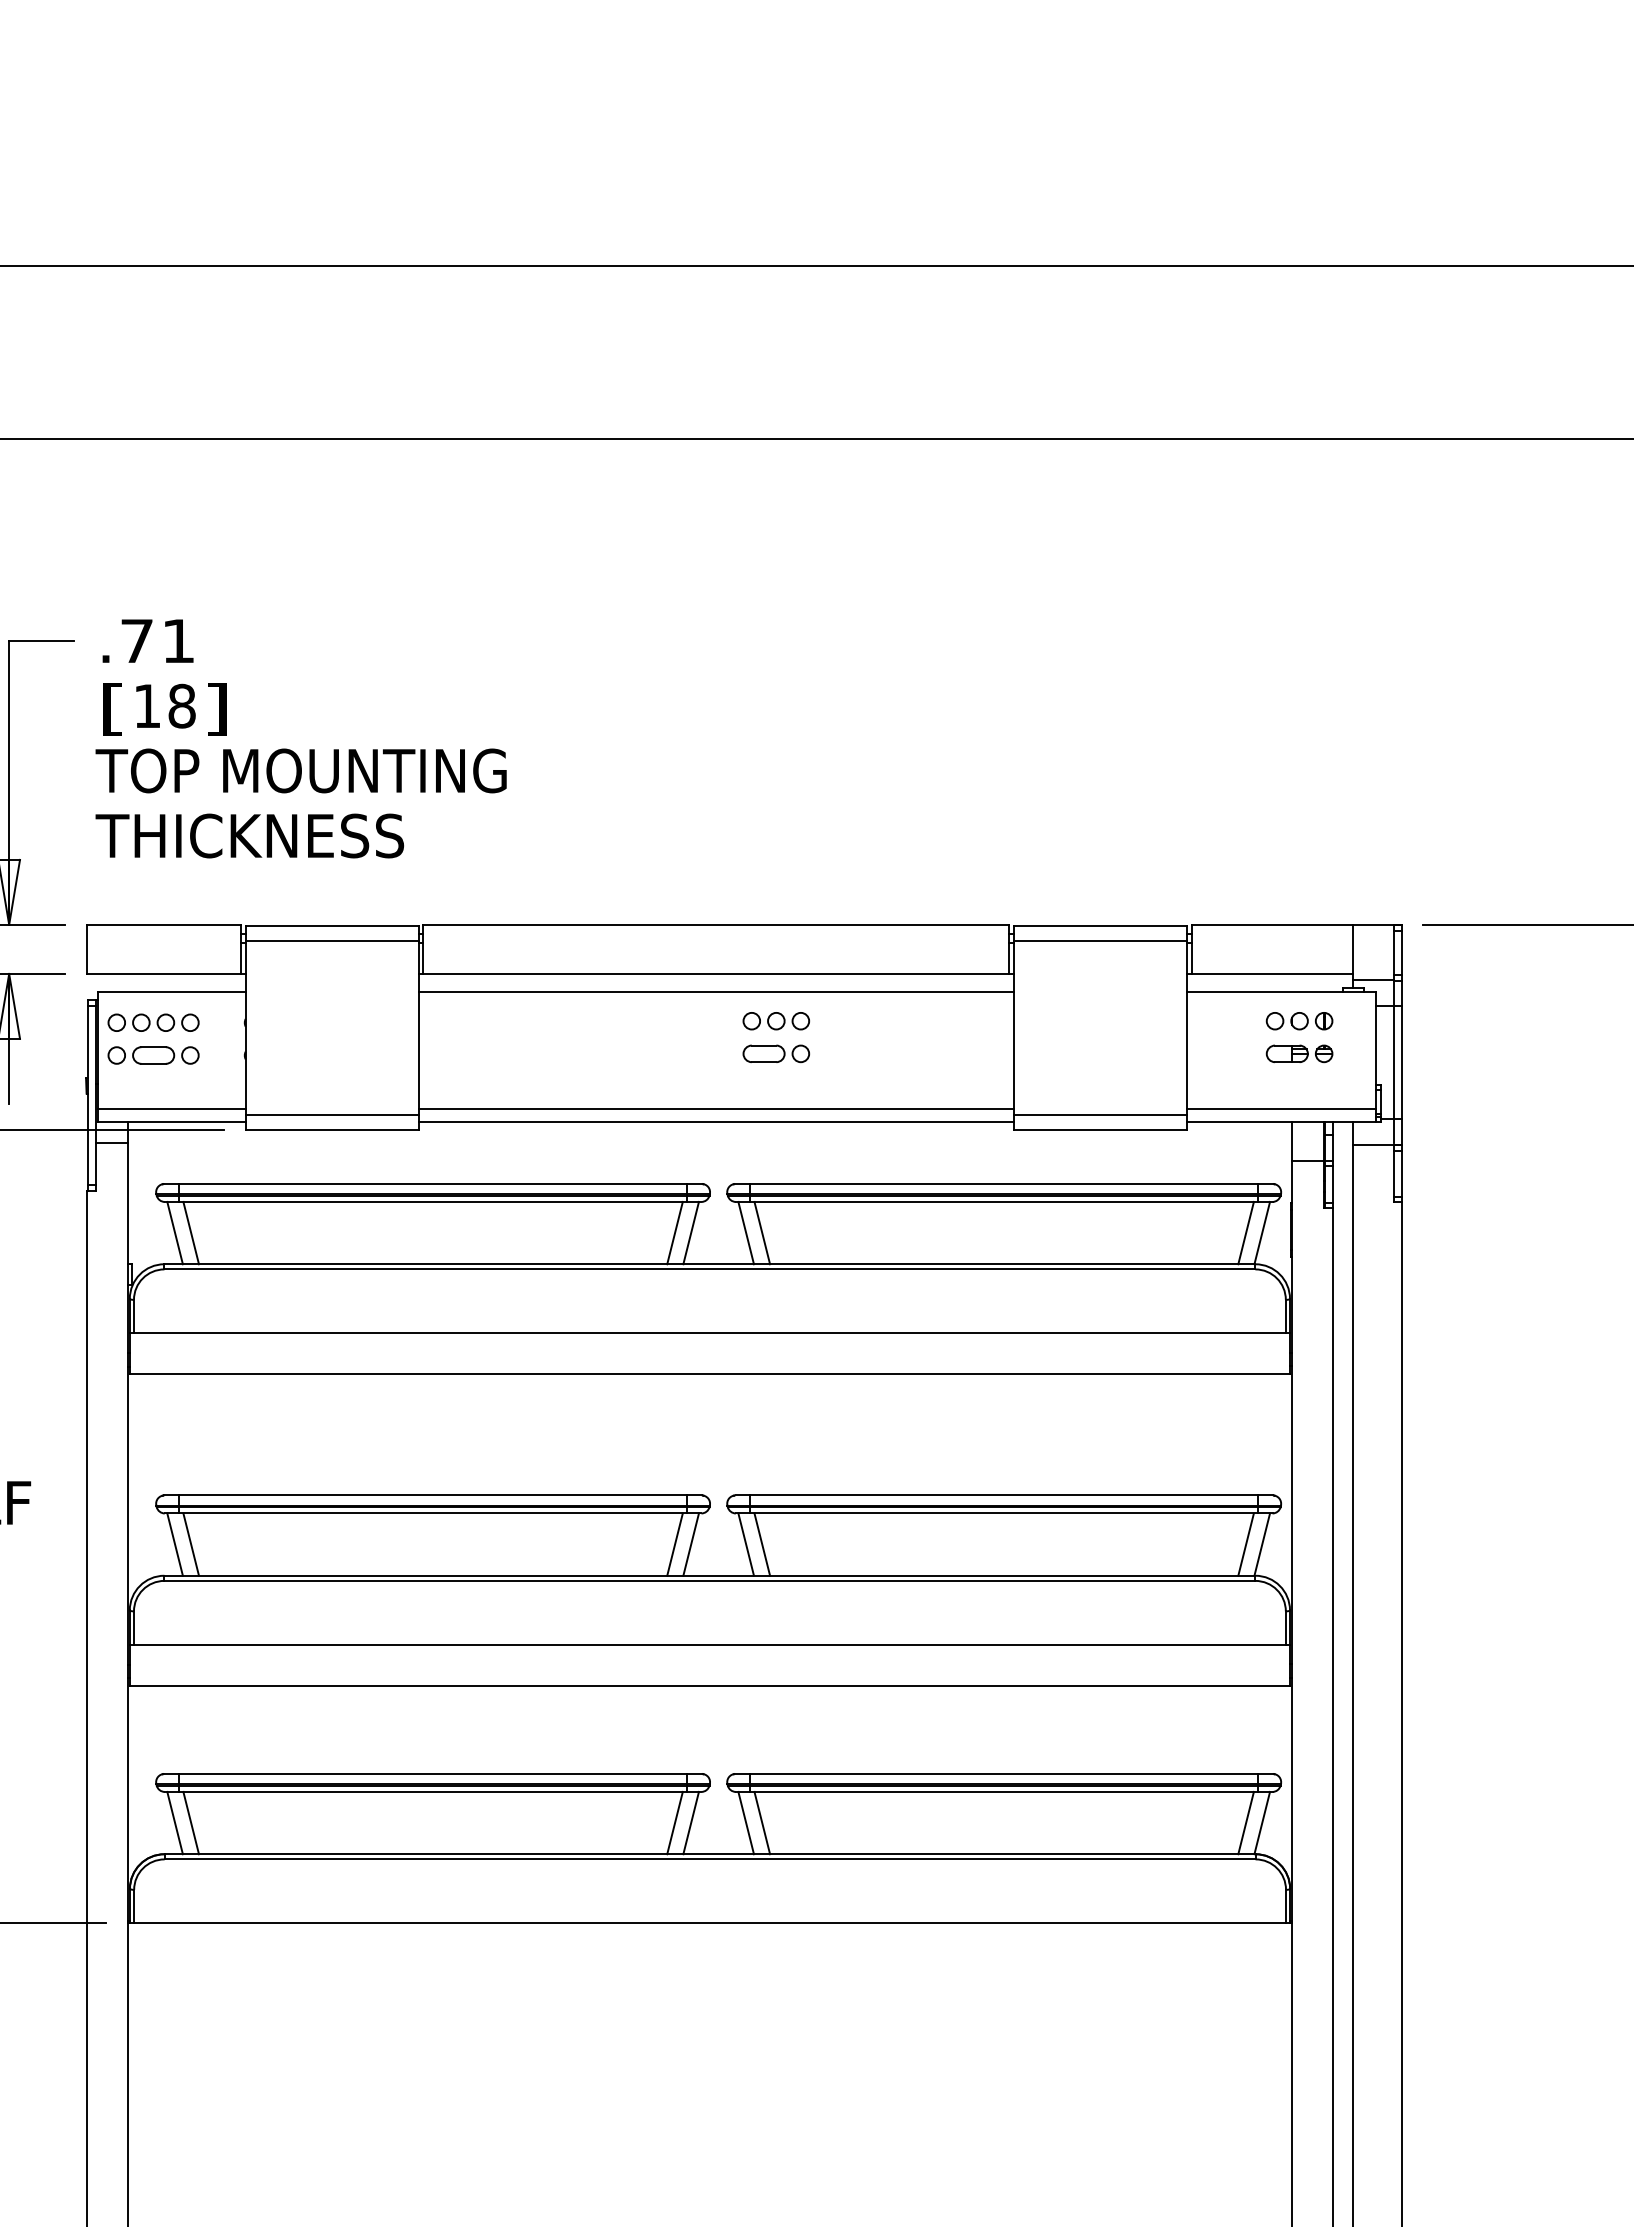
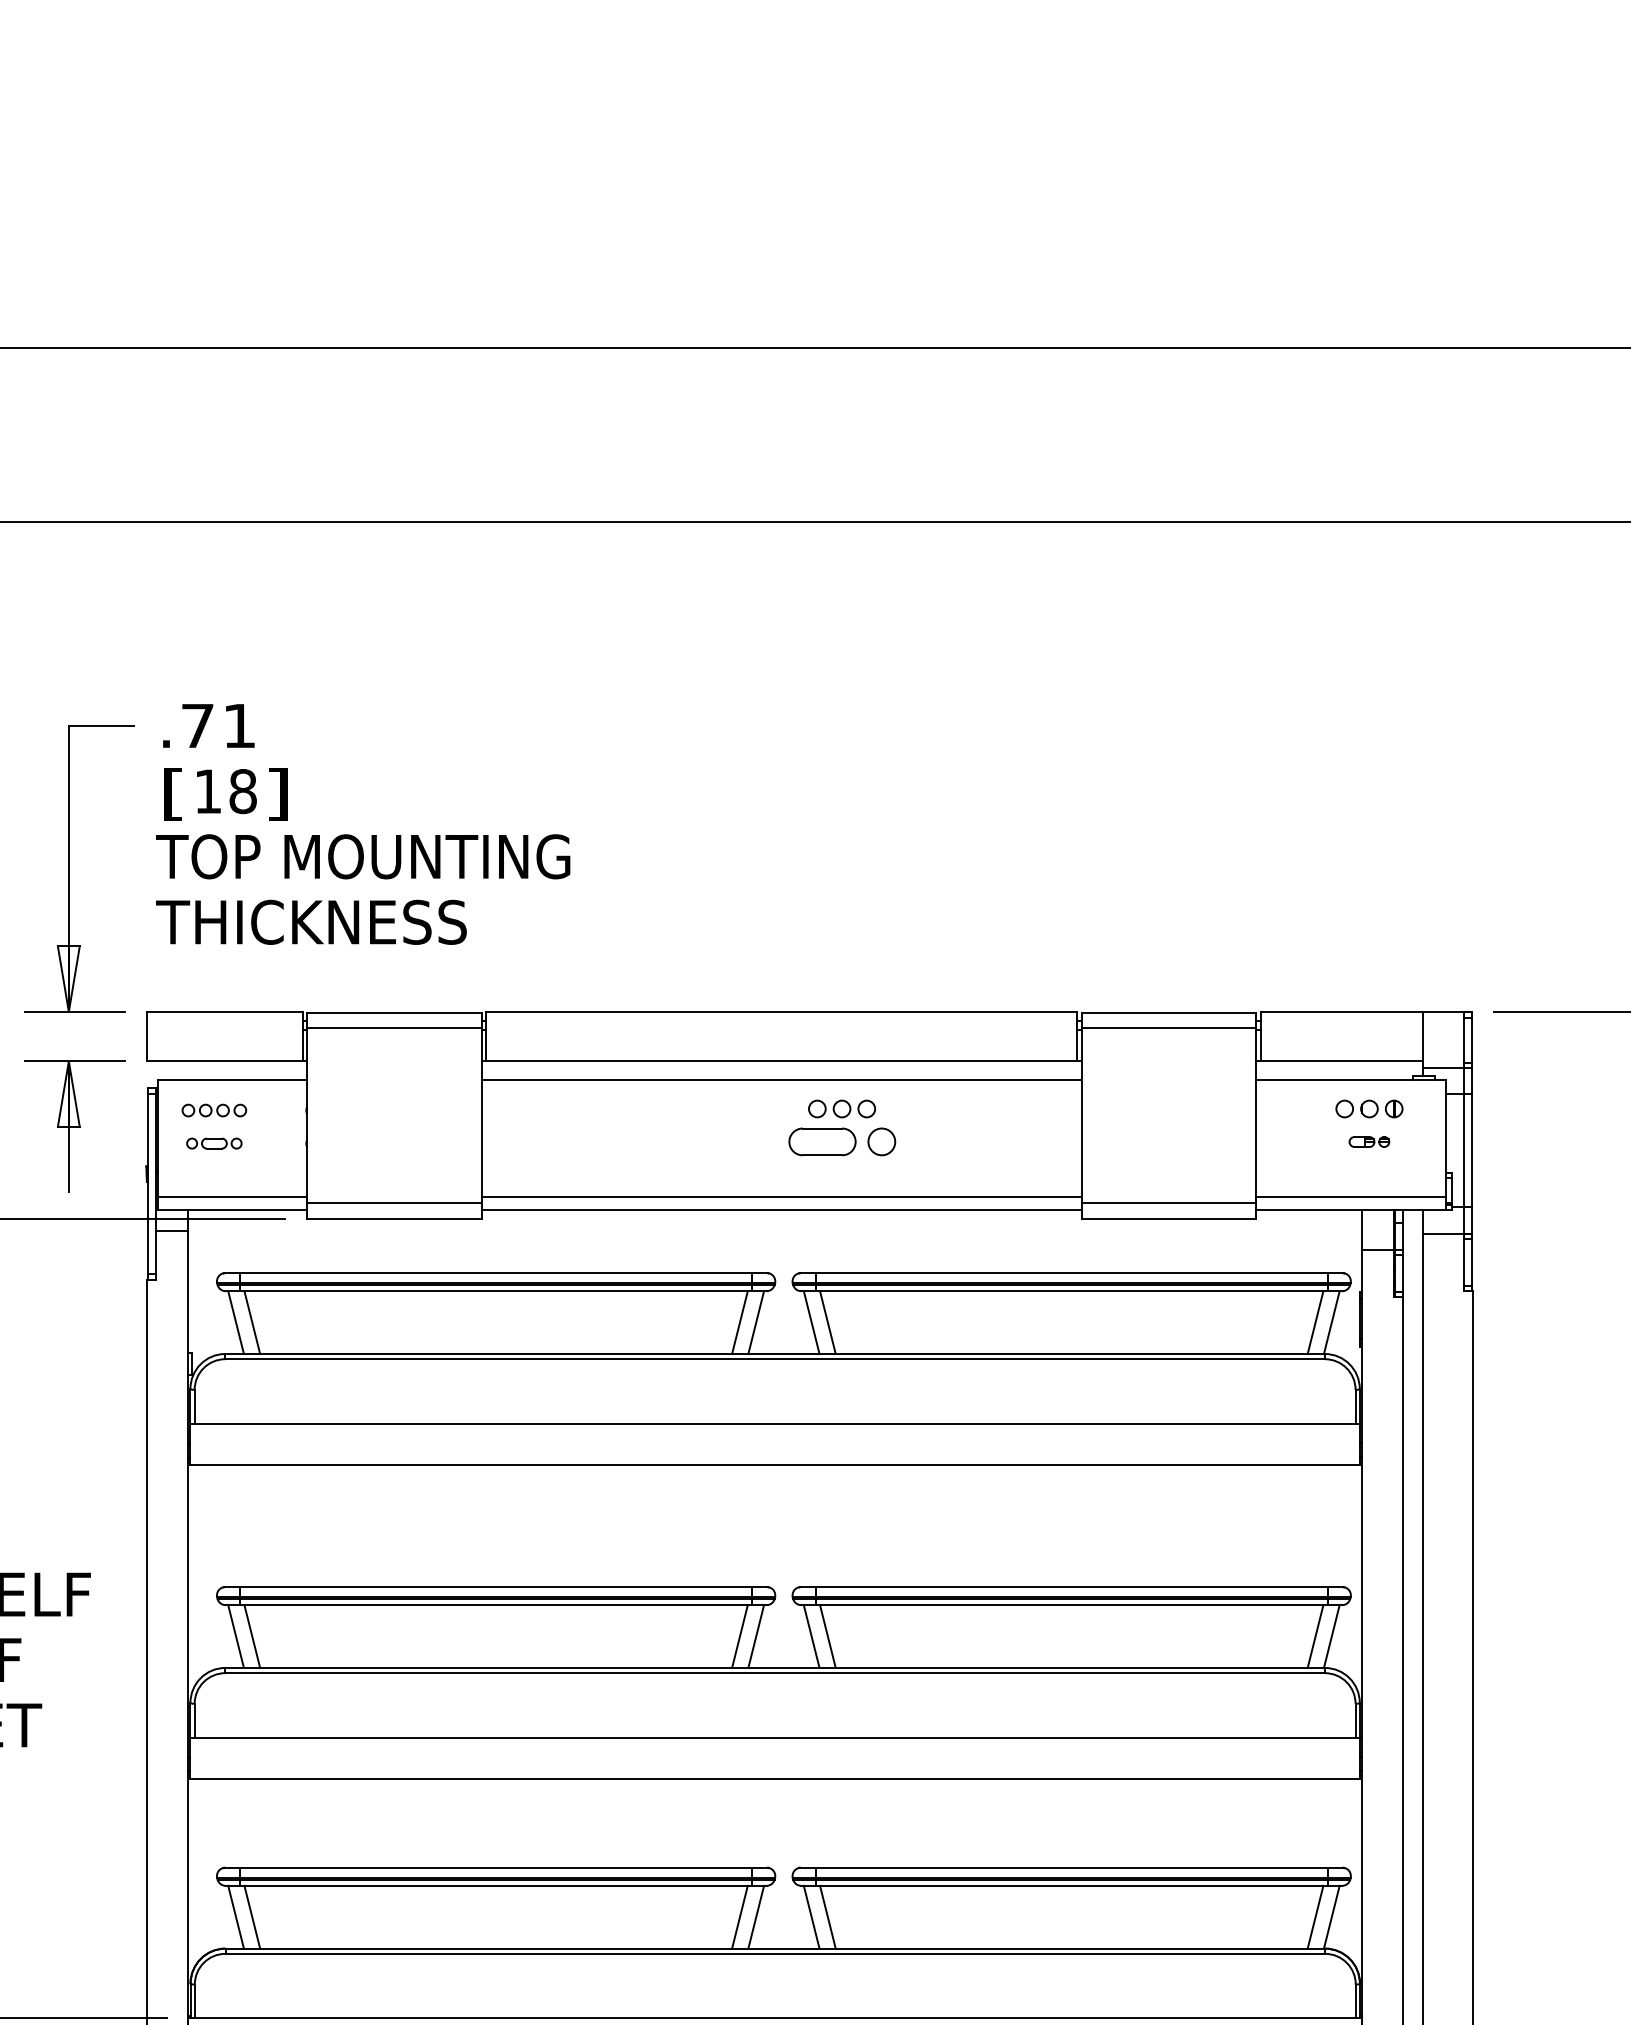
part: (153, 1022) -> (214, 1110), size x0.7
part: (775, 1053) -> (841, 1141), size x1.6
part: (1299, 1053) -> (1369, 1141), size x0.6
part: (153, 1055) -> (214, 1143), size x0.6

